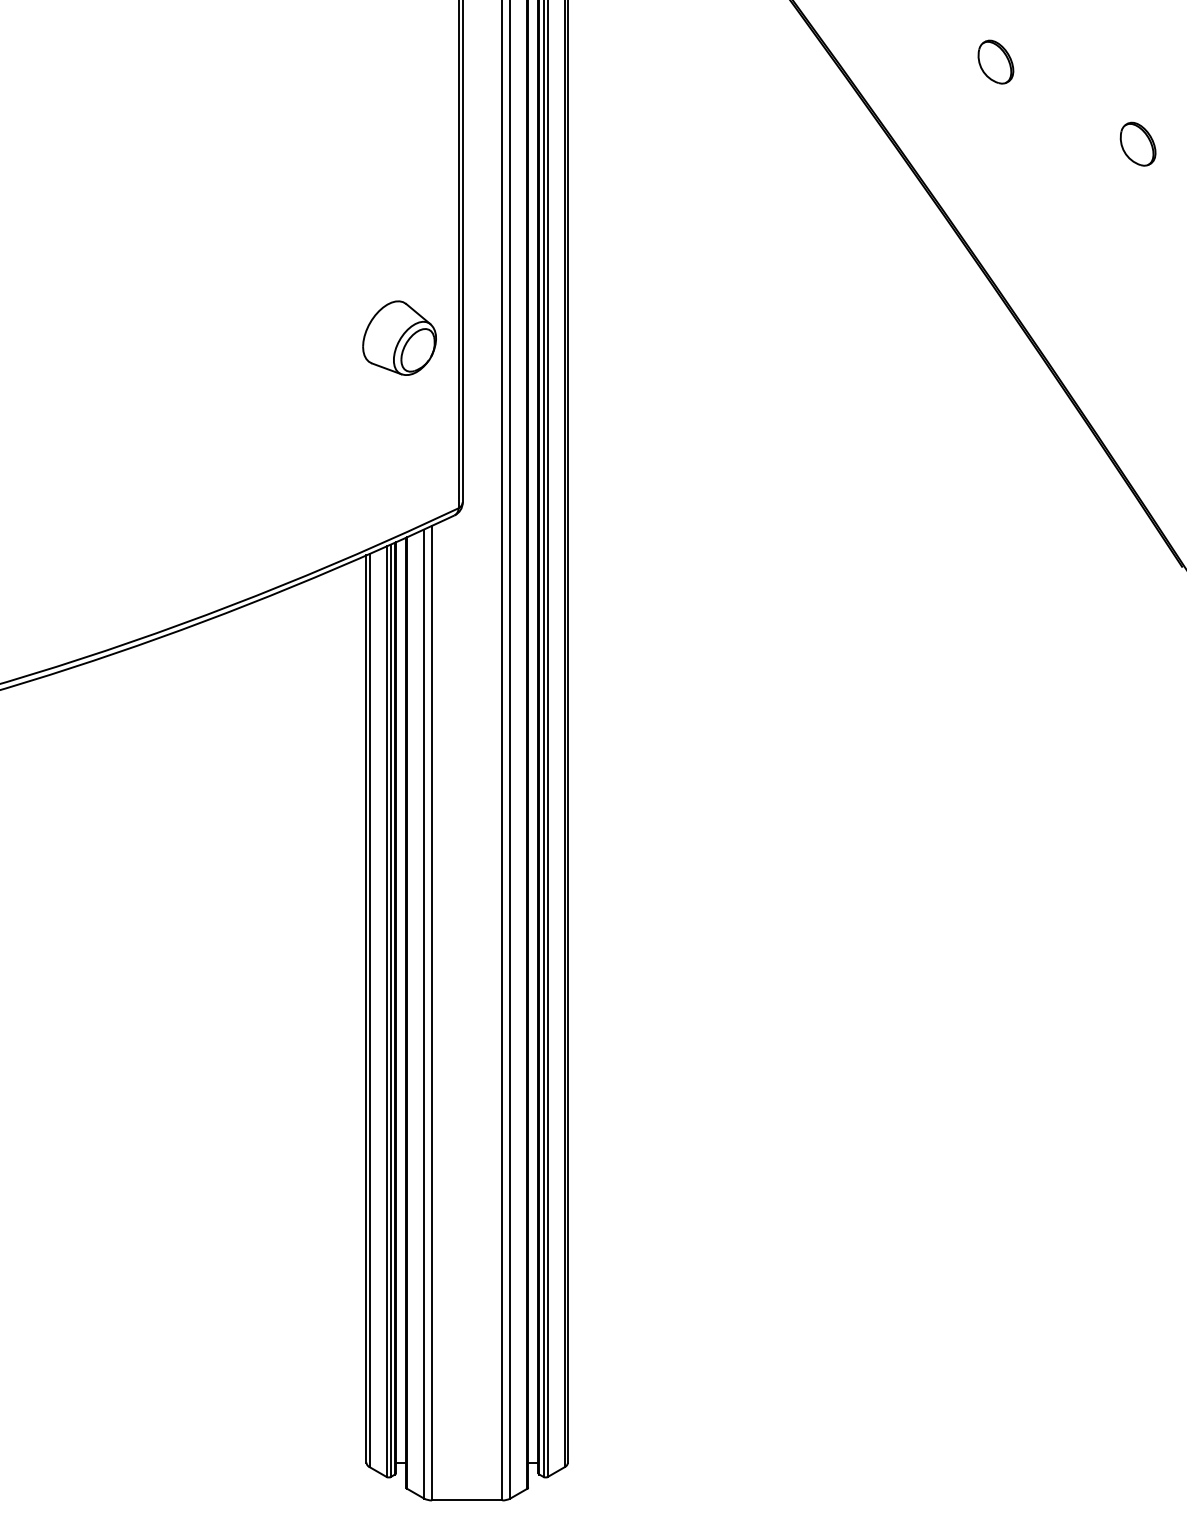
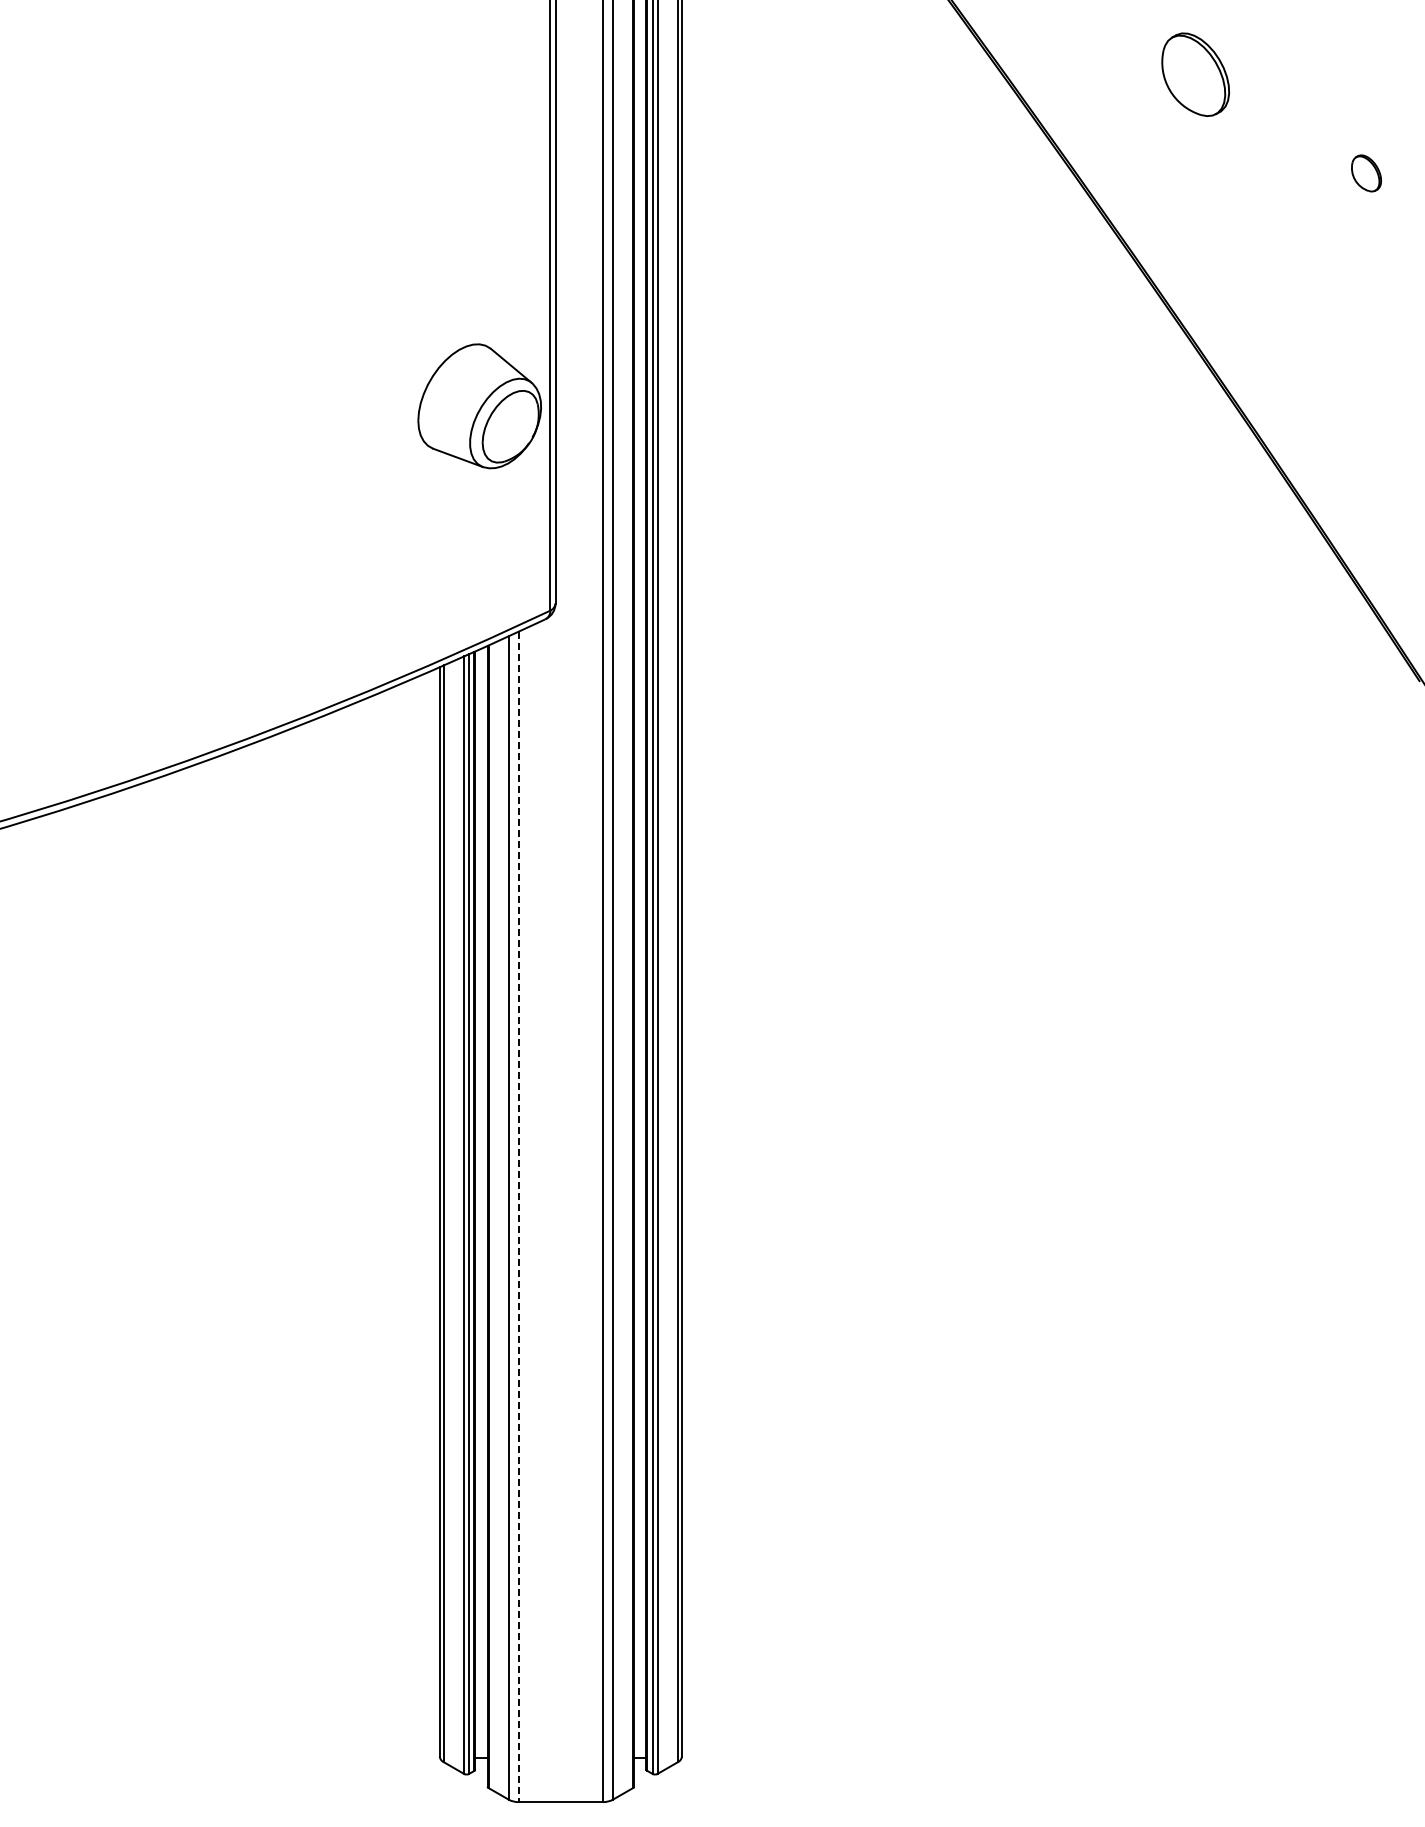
part: (995, 61) -> (1195, 74), size x1.6
part: (1138, 144) -> (1366, 173), size x0.7
part: (399, 338) -> (479, 406), size x1.4
line: (431, 1013) -> (518, 1217), solid -> dashed

